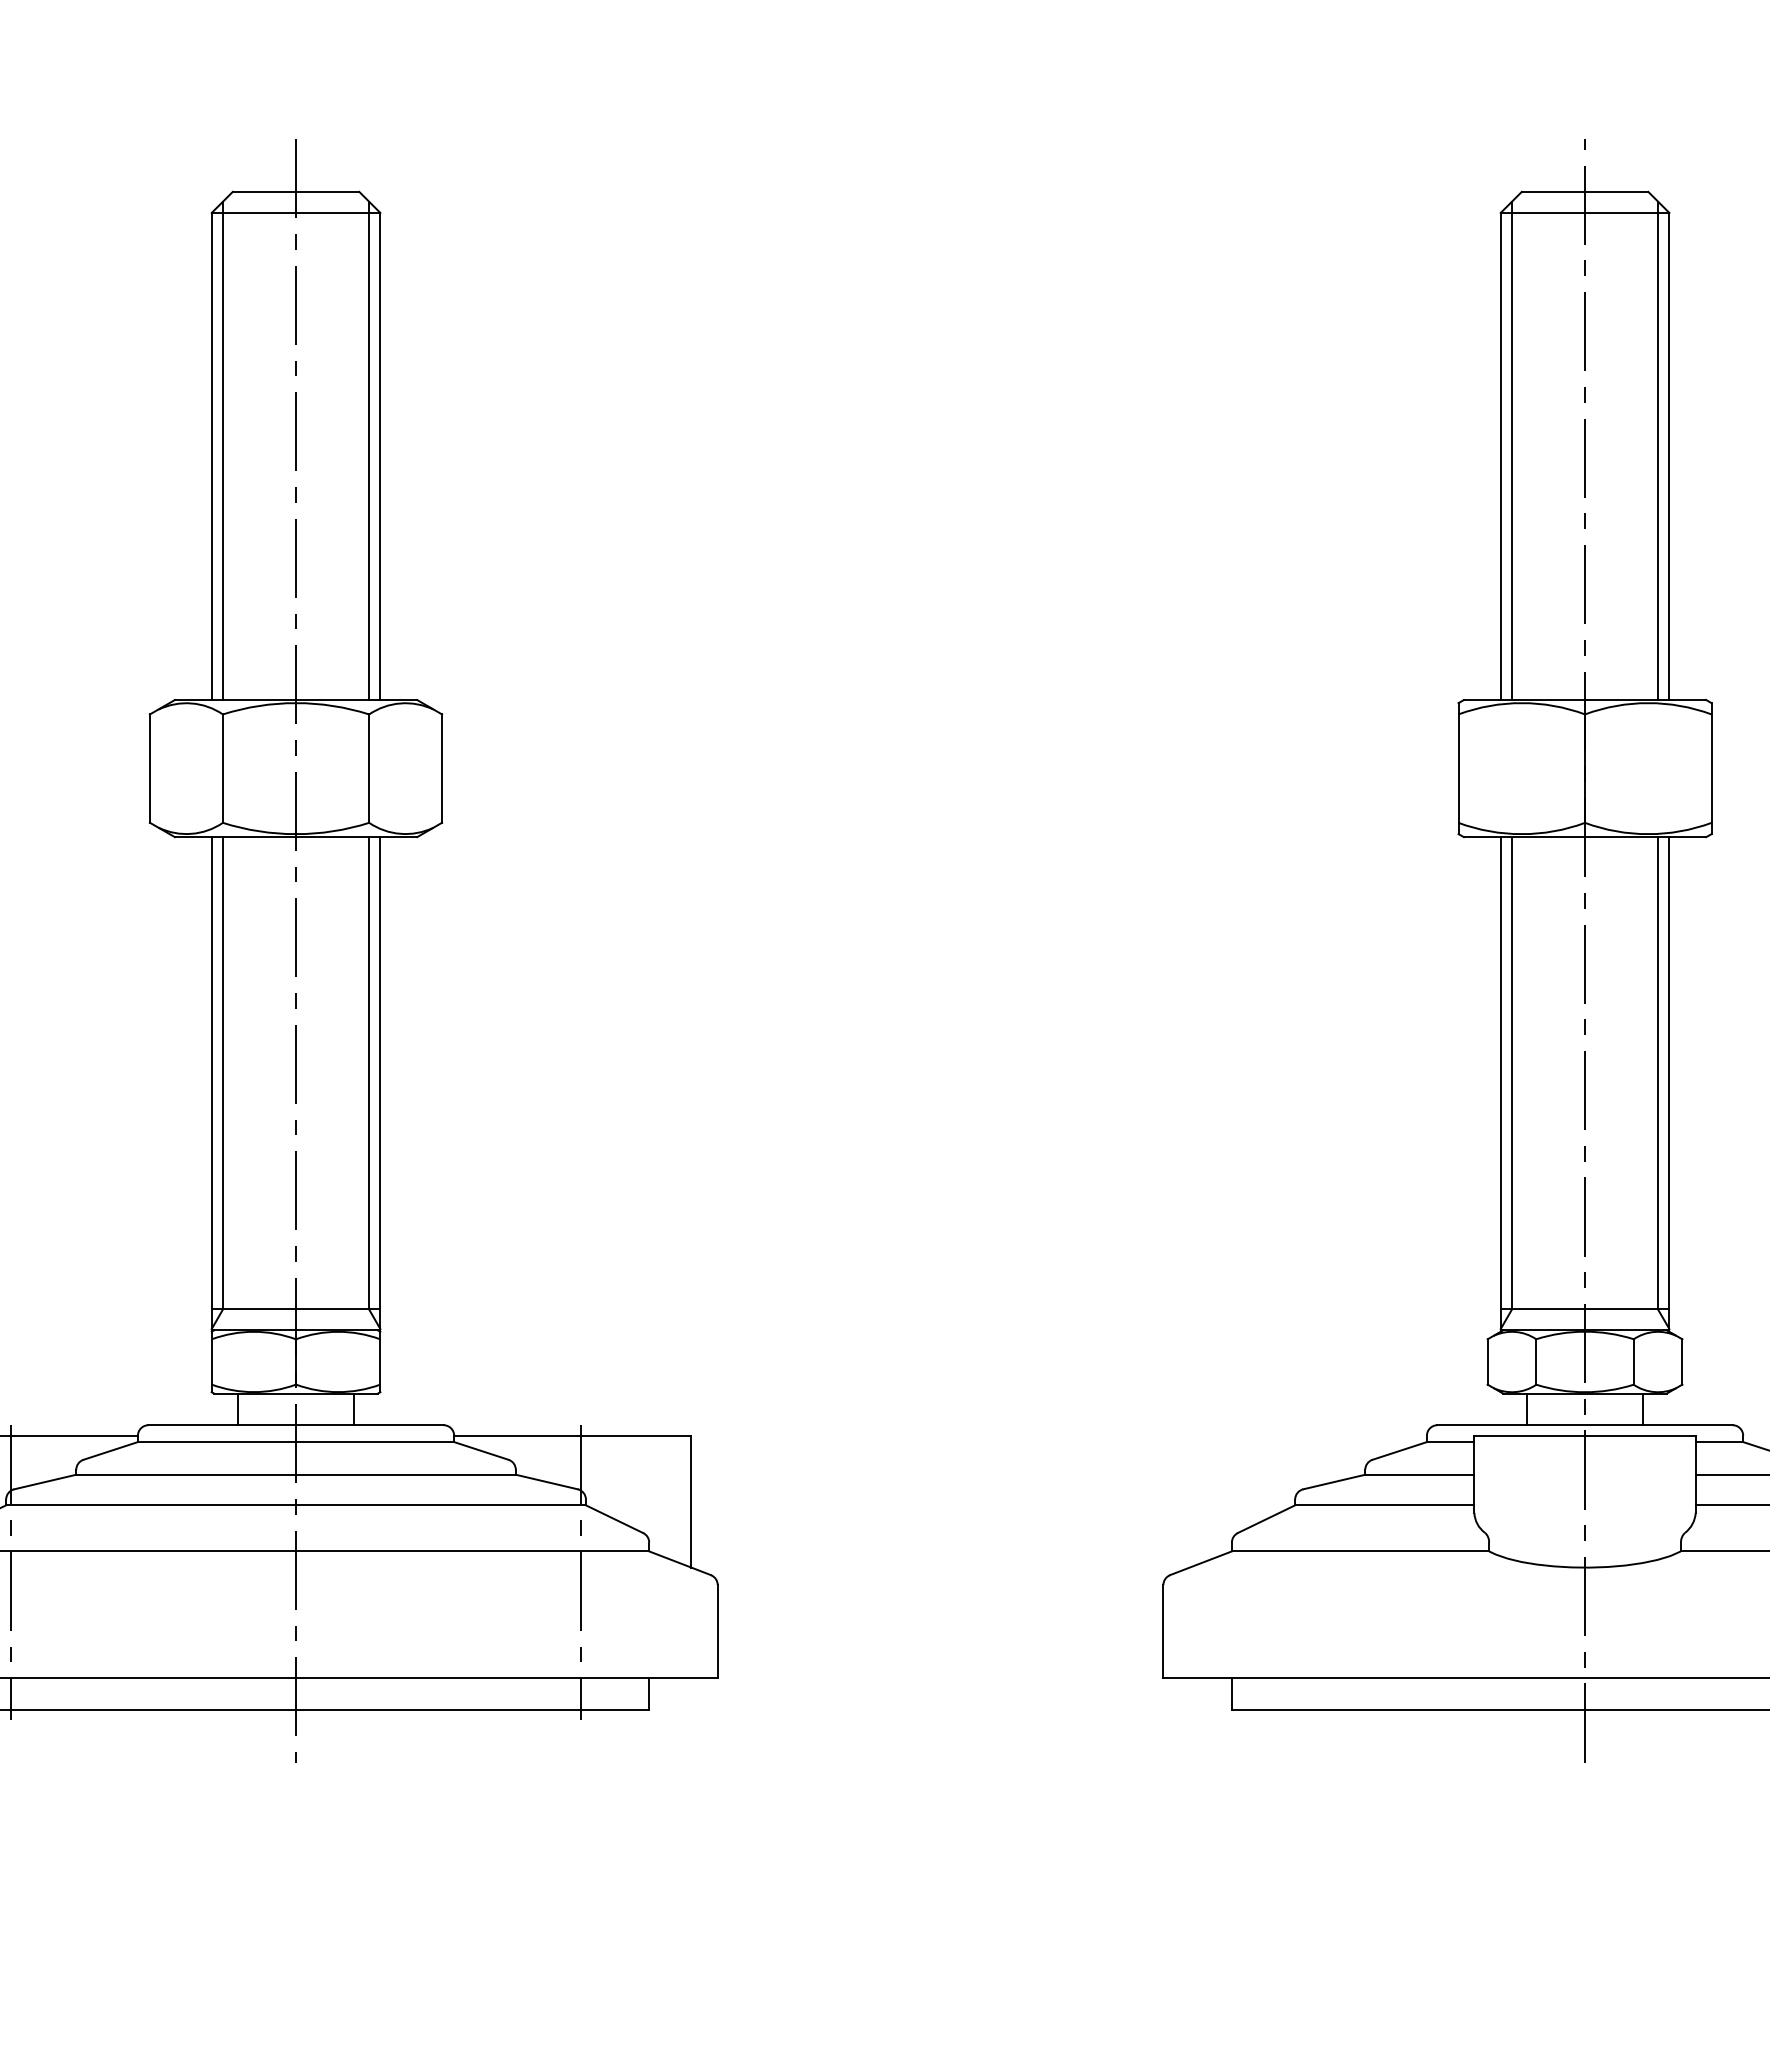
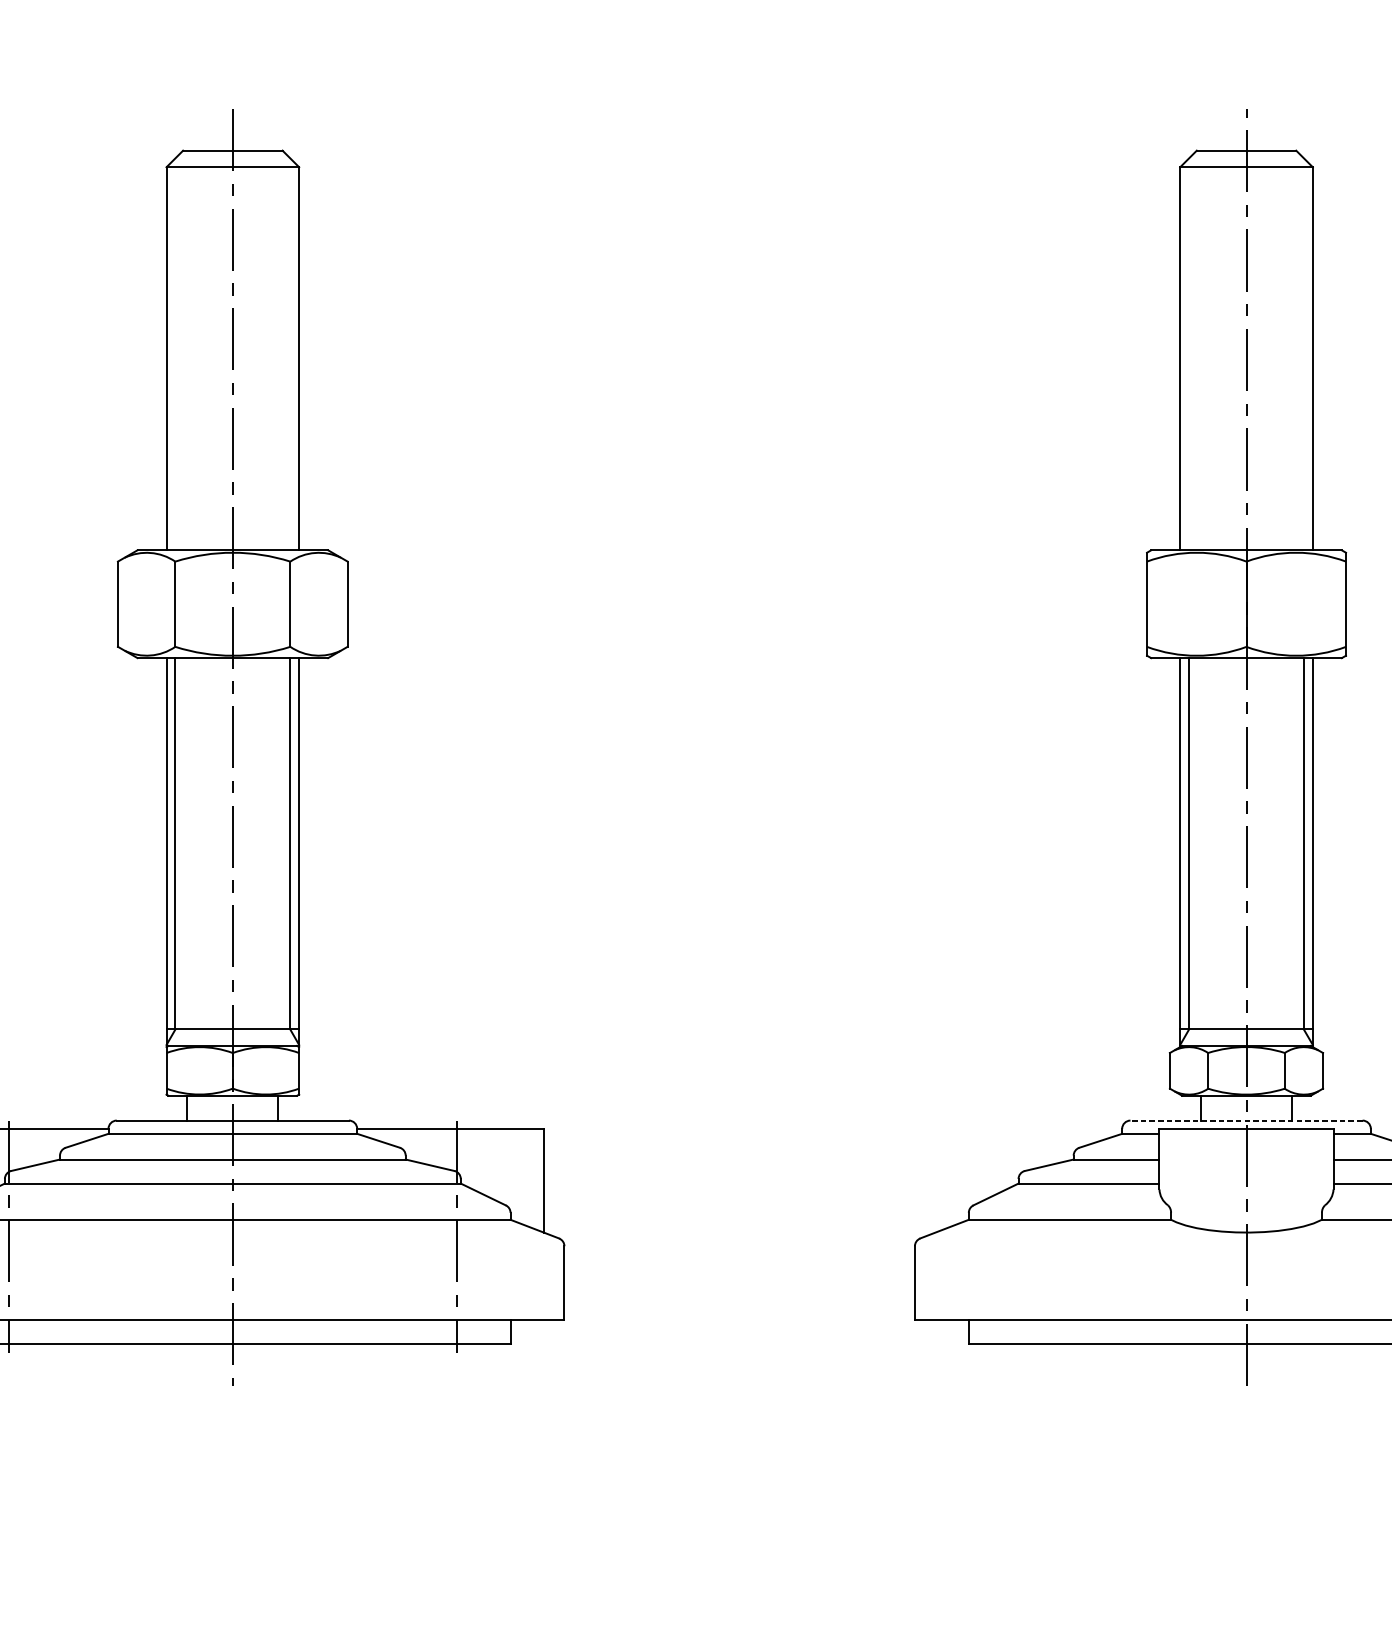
line: (223, 450) -> (175, 354), removed
line: (369, 450) -> (290, 354), removed
line: (1512, 450) -> (1189, 354), removed
line: (1657, 450) -> (1303, 354), removed
line: (1585, 1425) -> (1246, 1120), solid -> dashed

